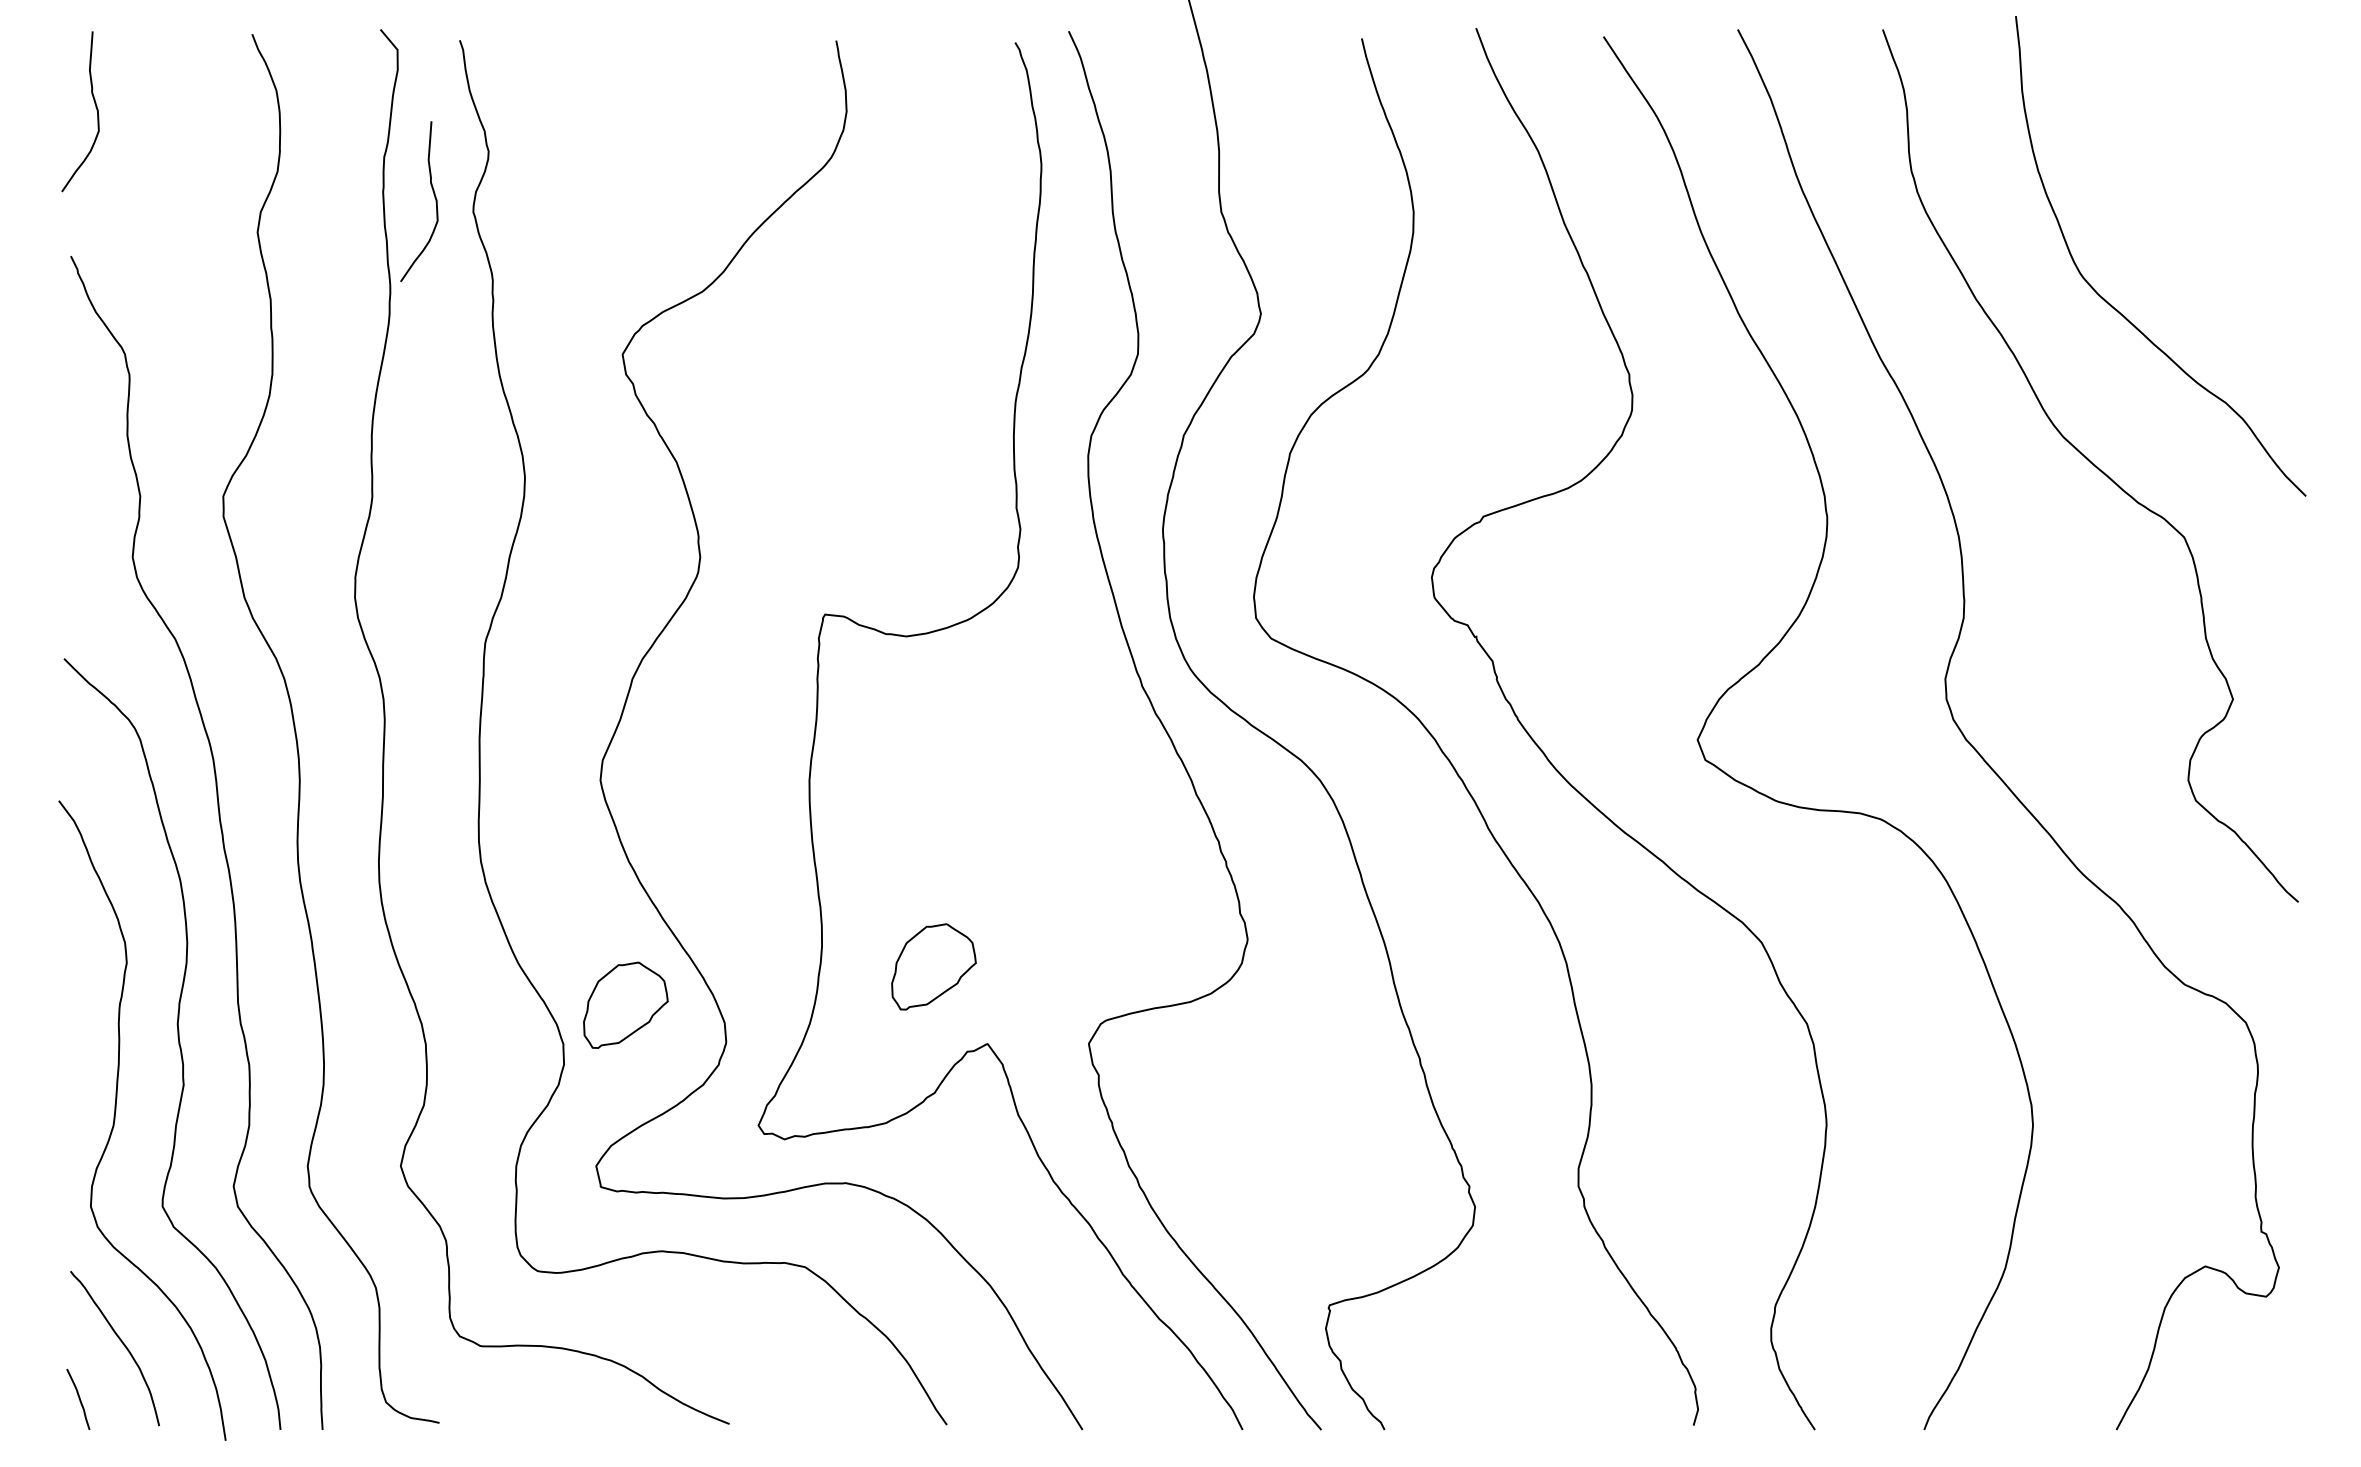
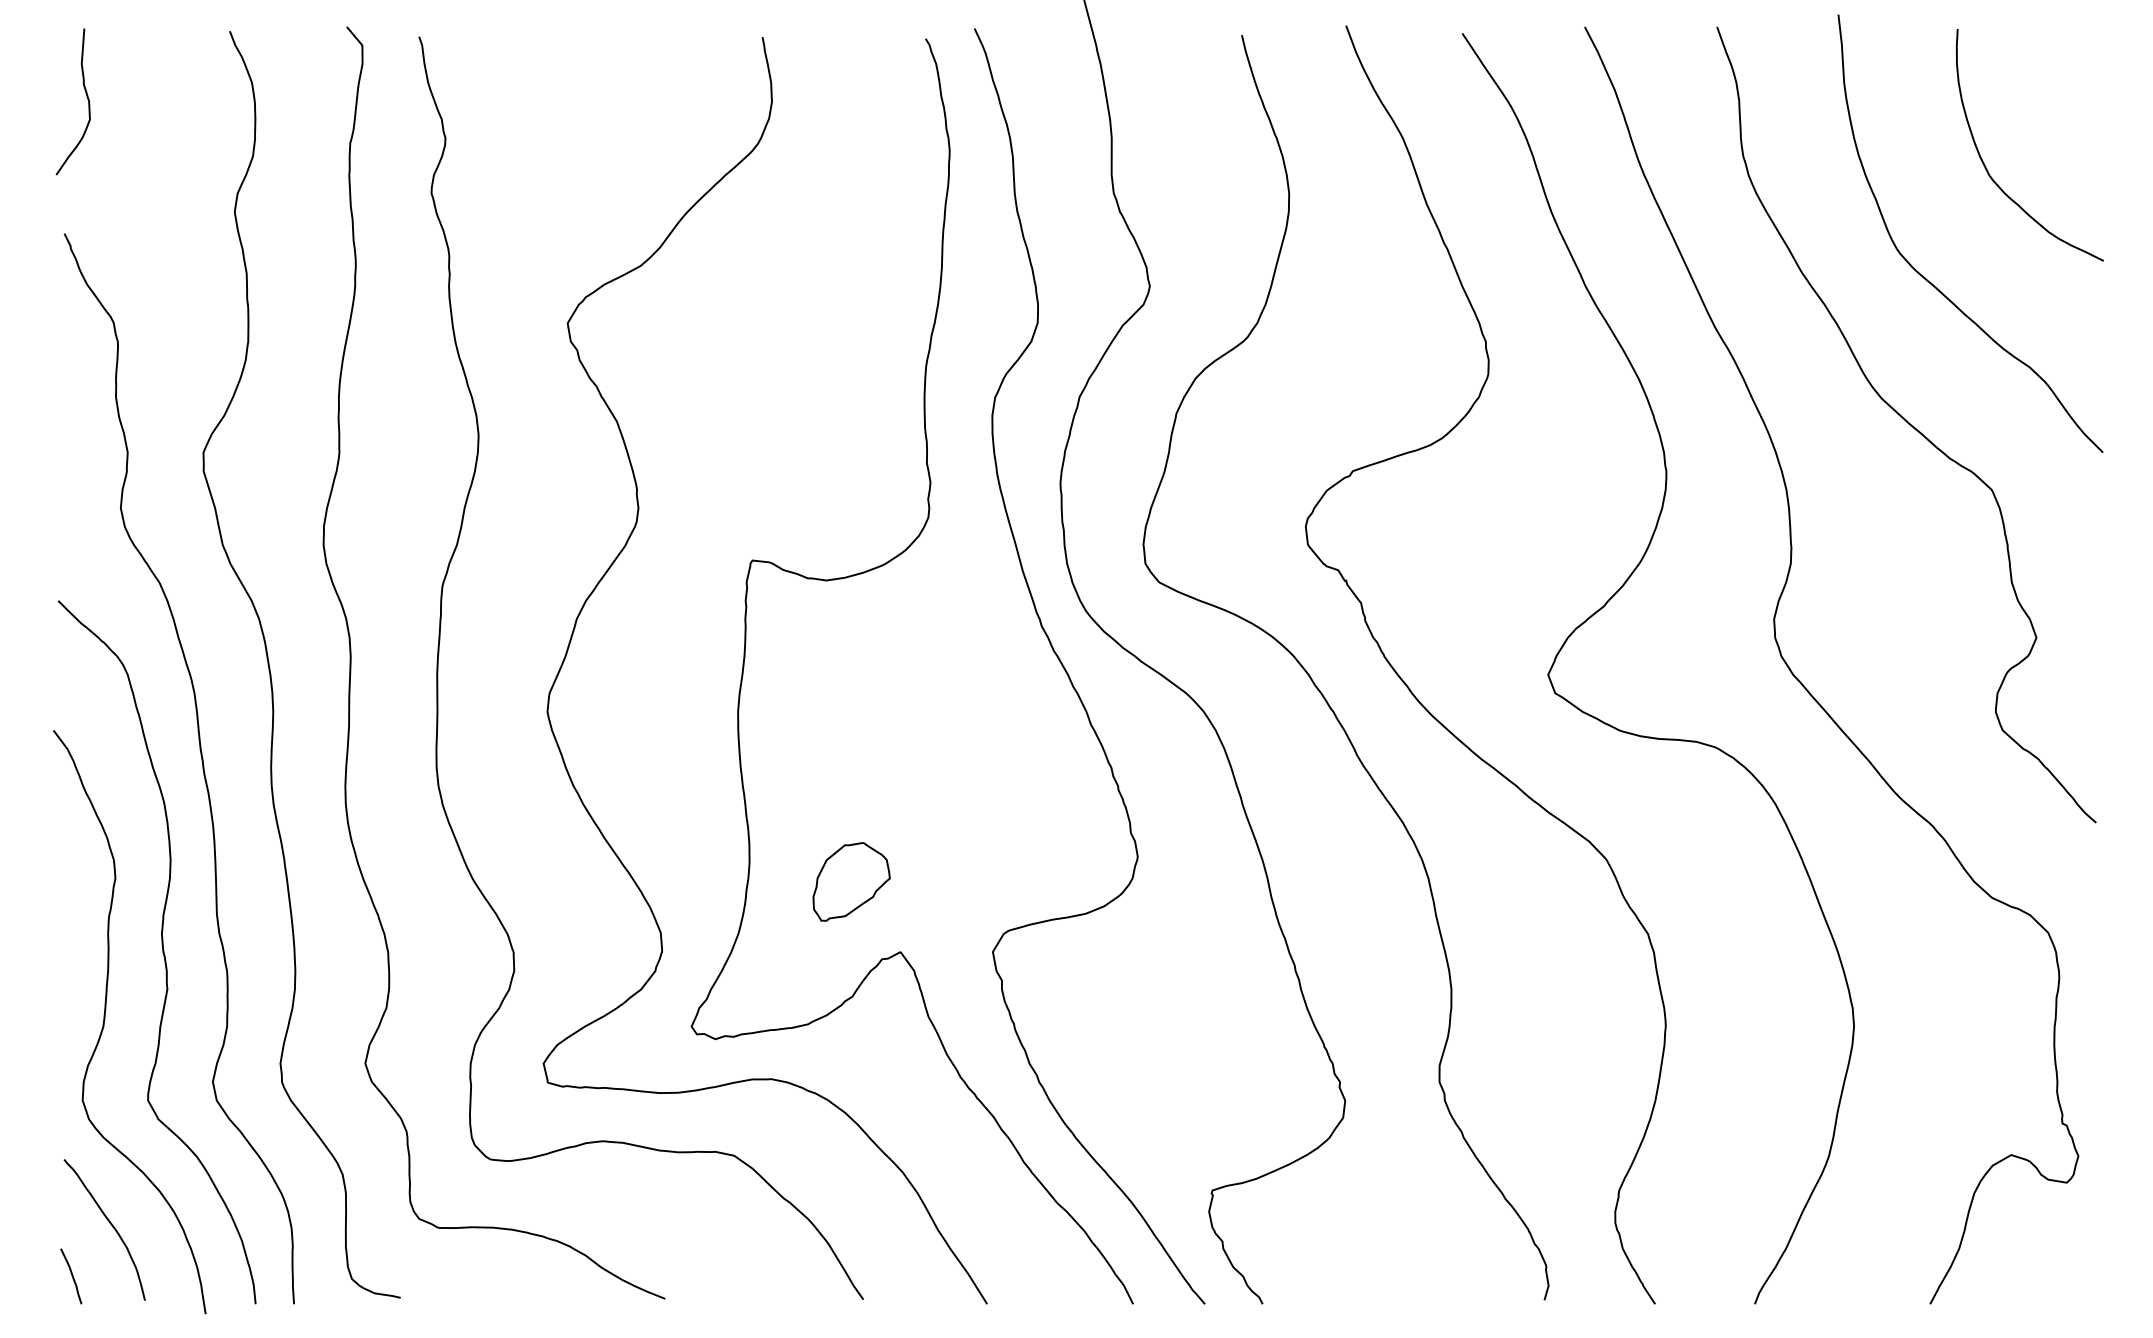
curve: (2178, 183) -> (1986, 167), added
curve: (433, 196) -> (395, 179), removed
part: (625, 1004) -> (570, 916), removed

